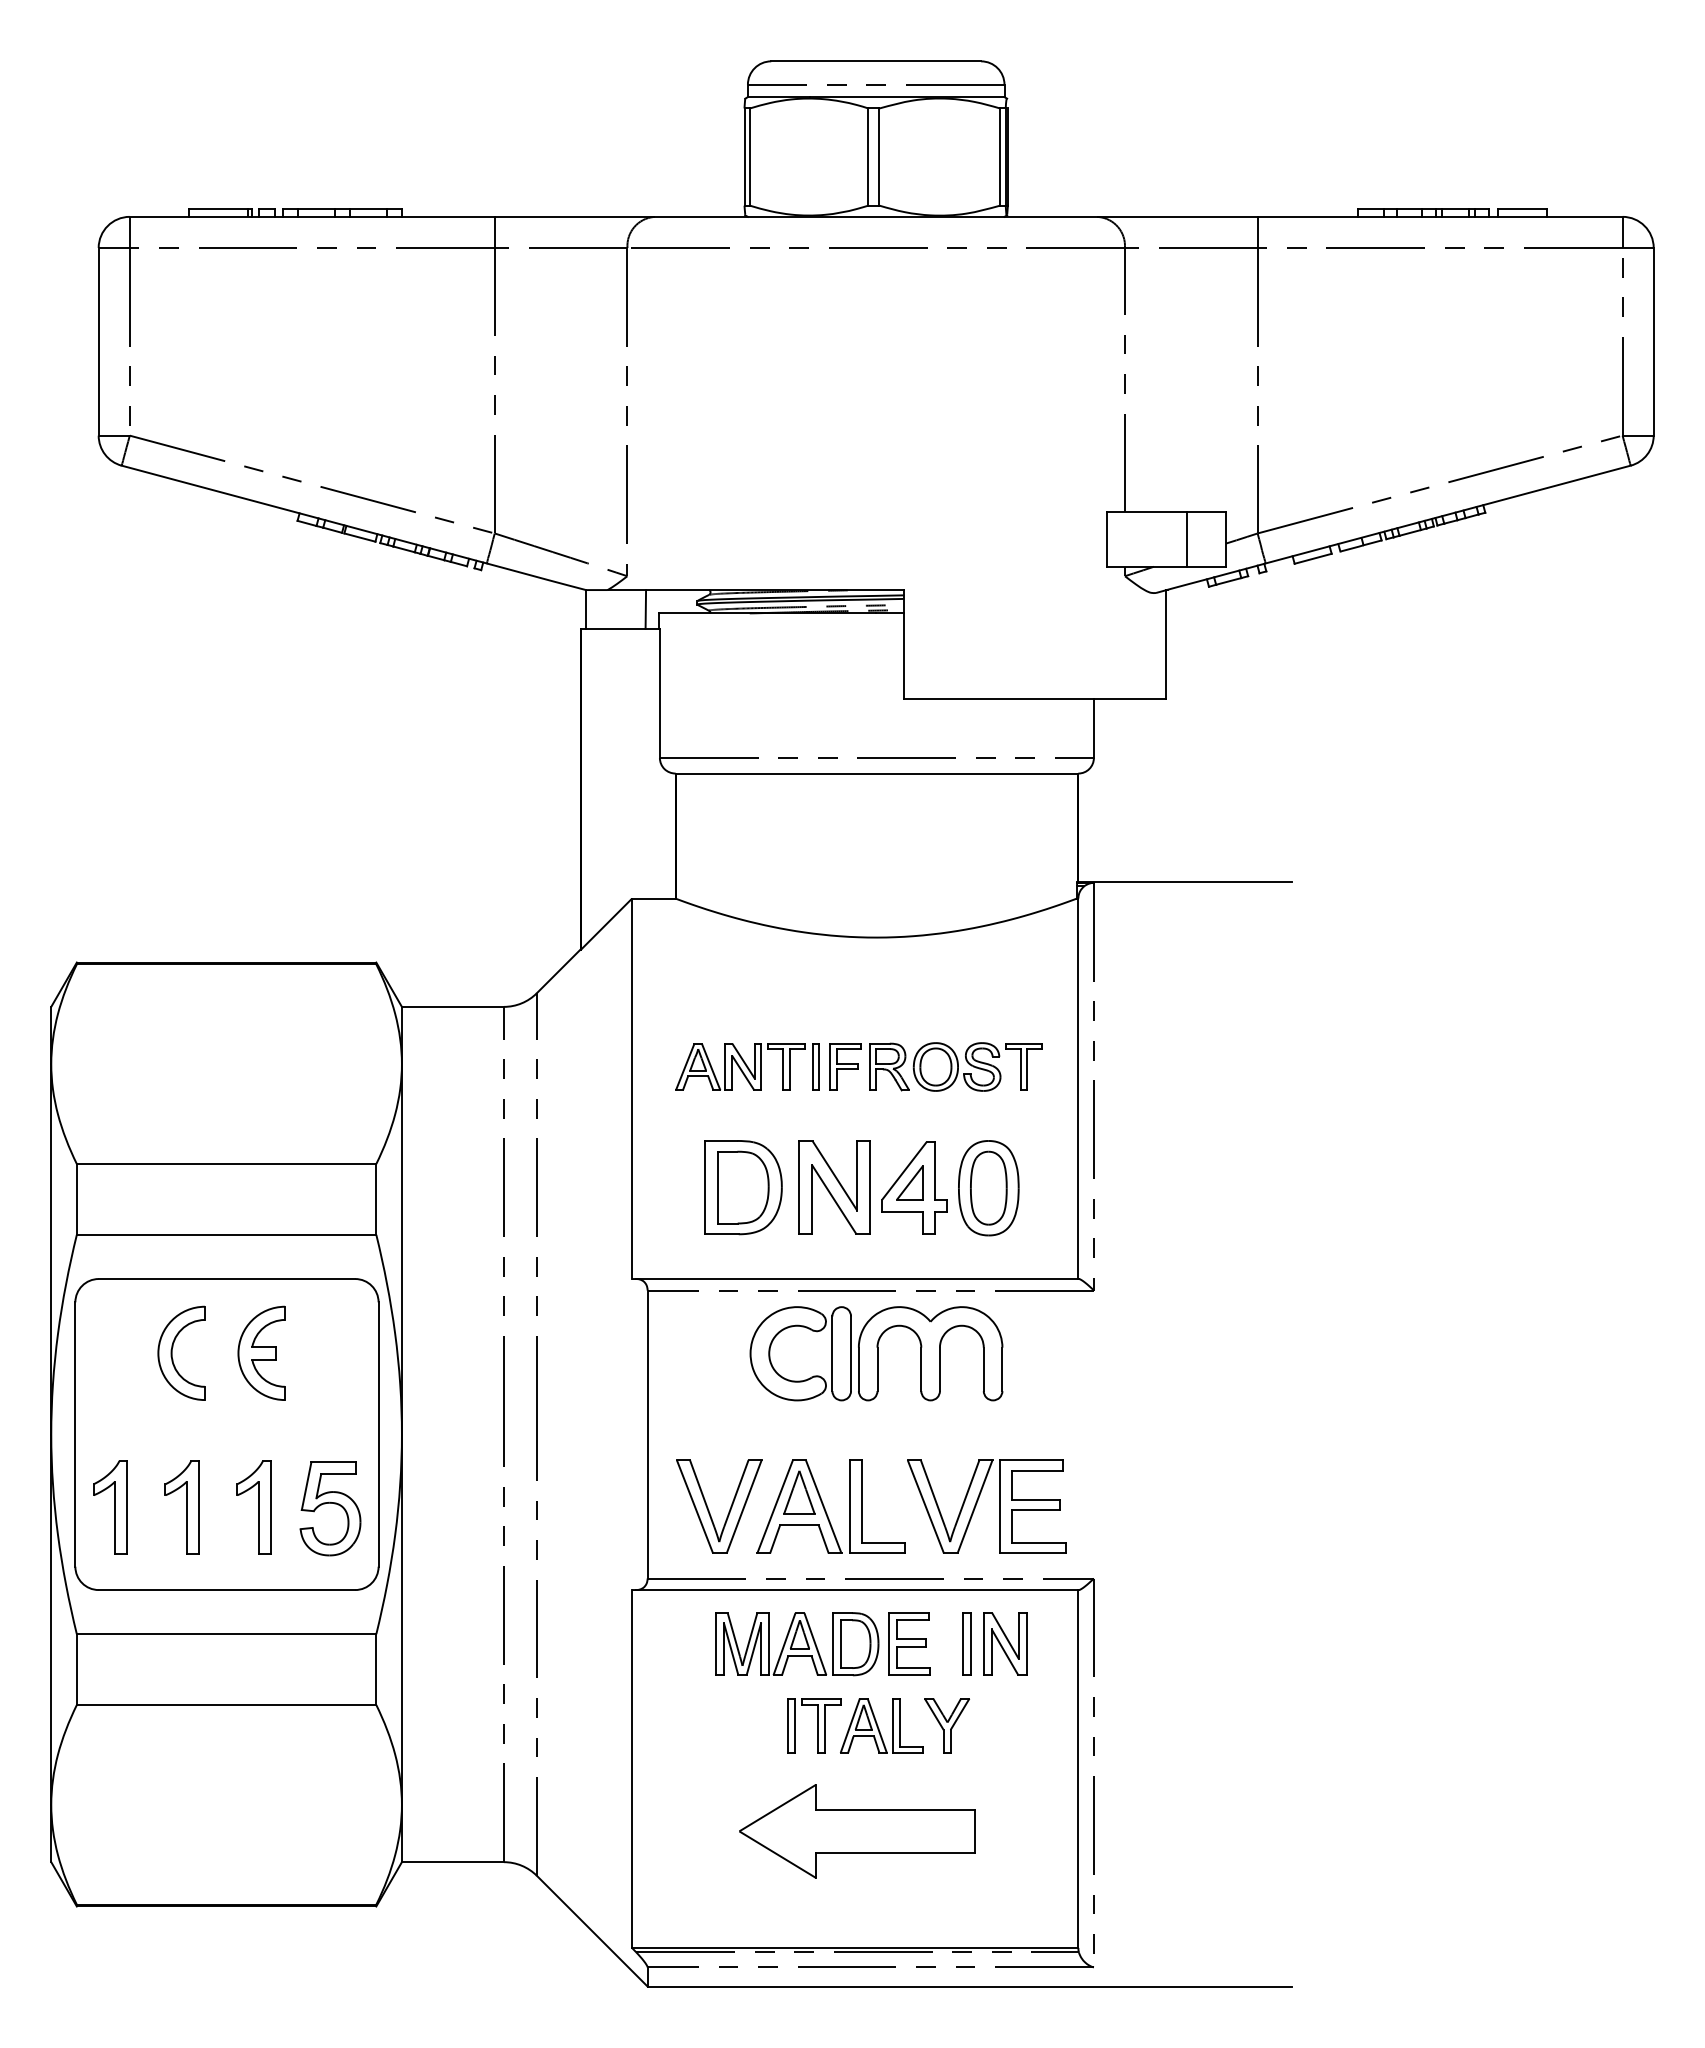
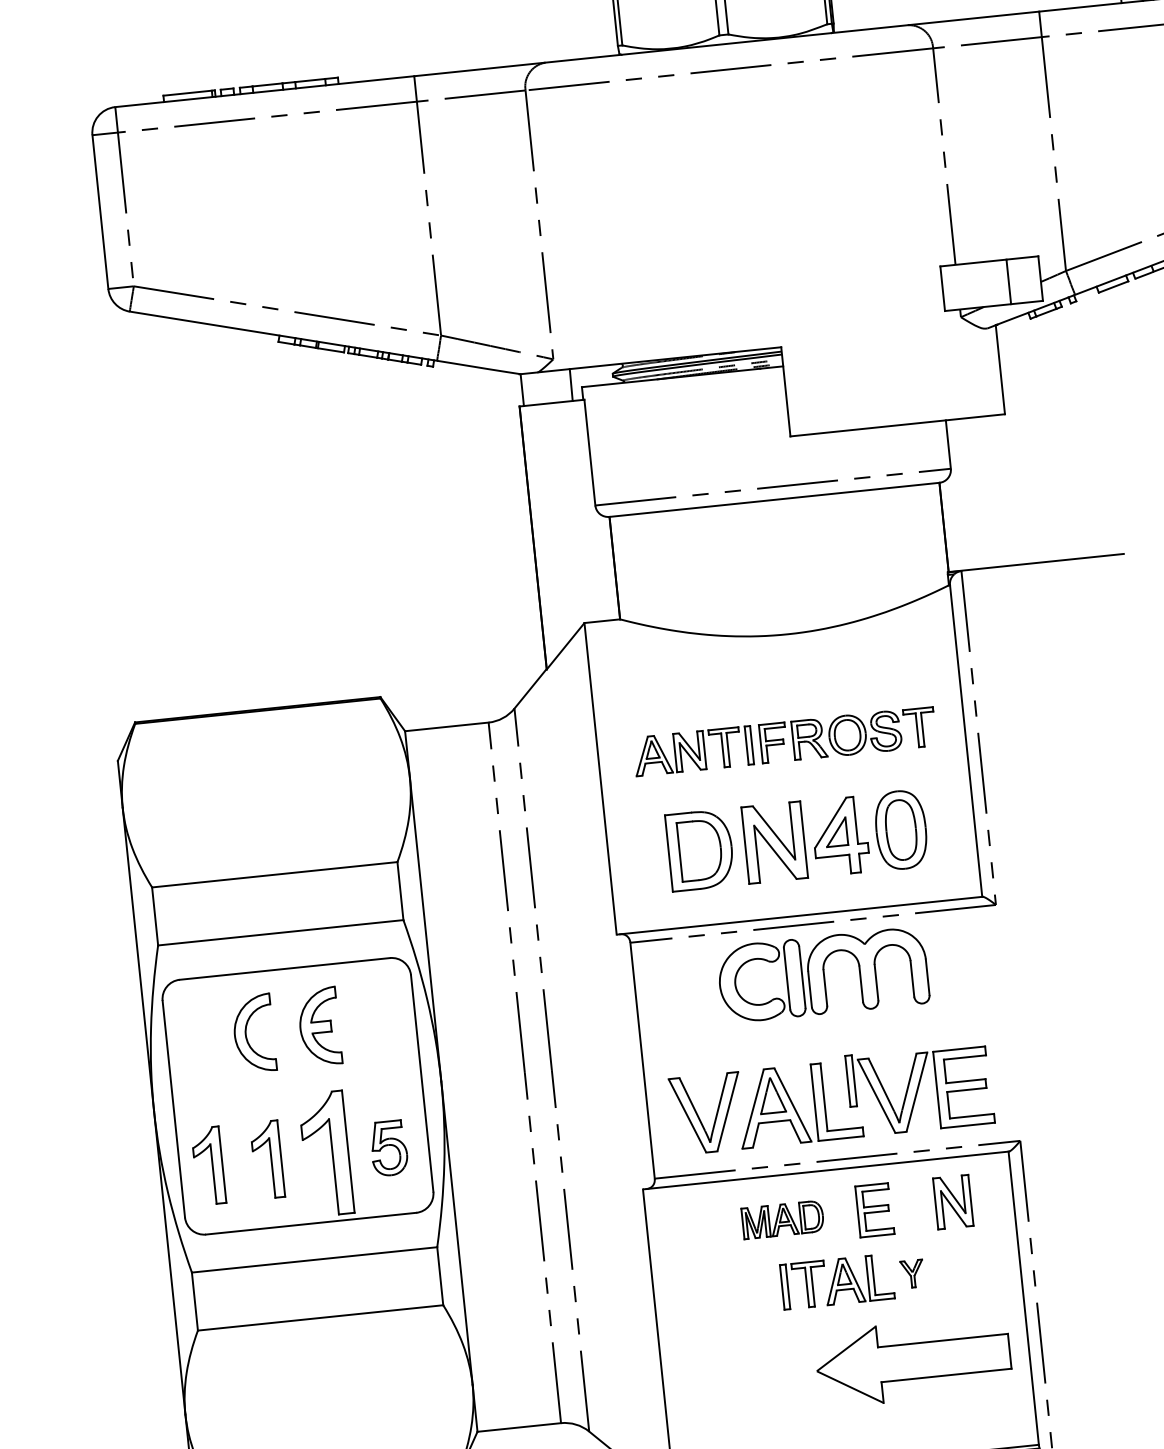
part: (253, 1507) -> (325, 1153), size x1.6
part: (330, 1508) -> (389, 1148), size x0.7
part: (966, 1643) -> (850, 1080), moved
part: (797, 1644) -> (783, 1220), size x0.6
part: (946, 1725) -> (912, 1273), size x0.6
part: (857, 1831) -> (913, 1361), moved

